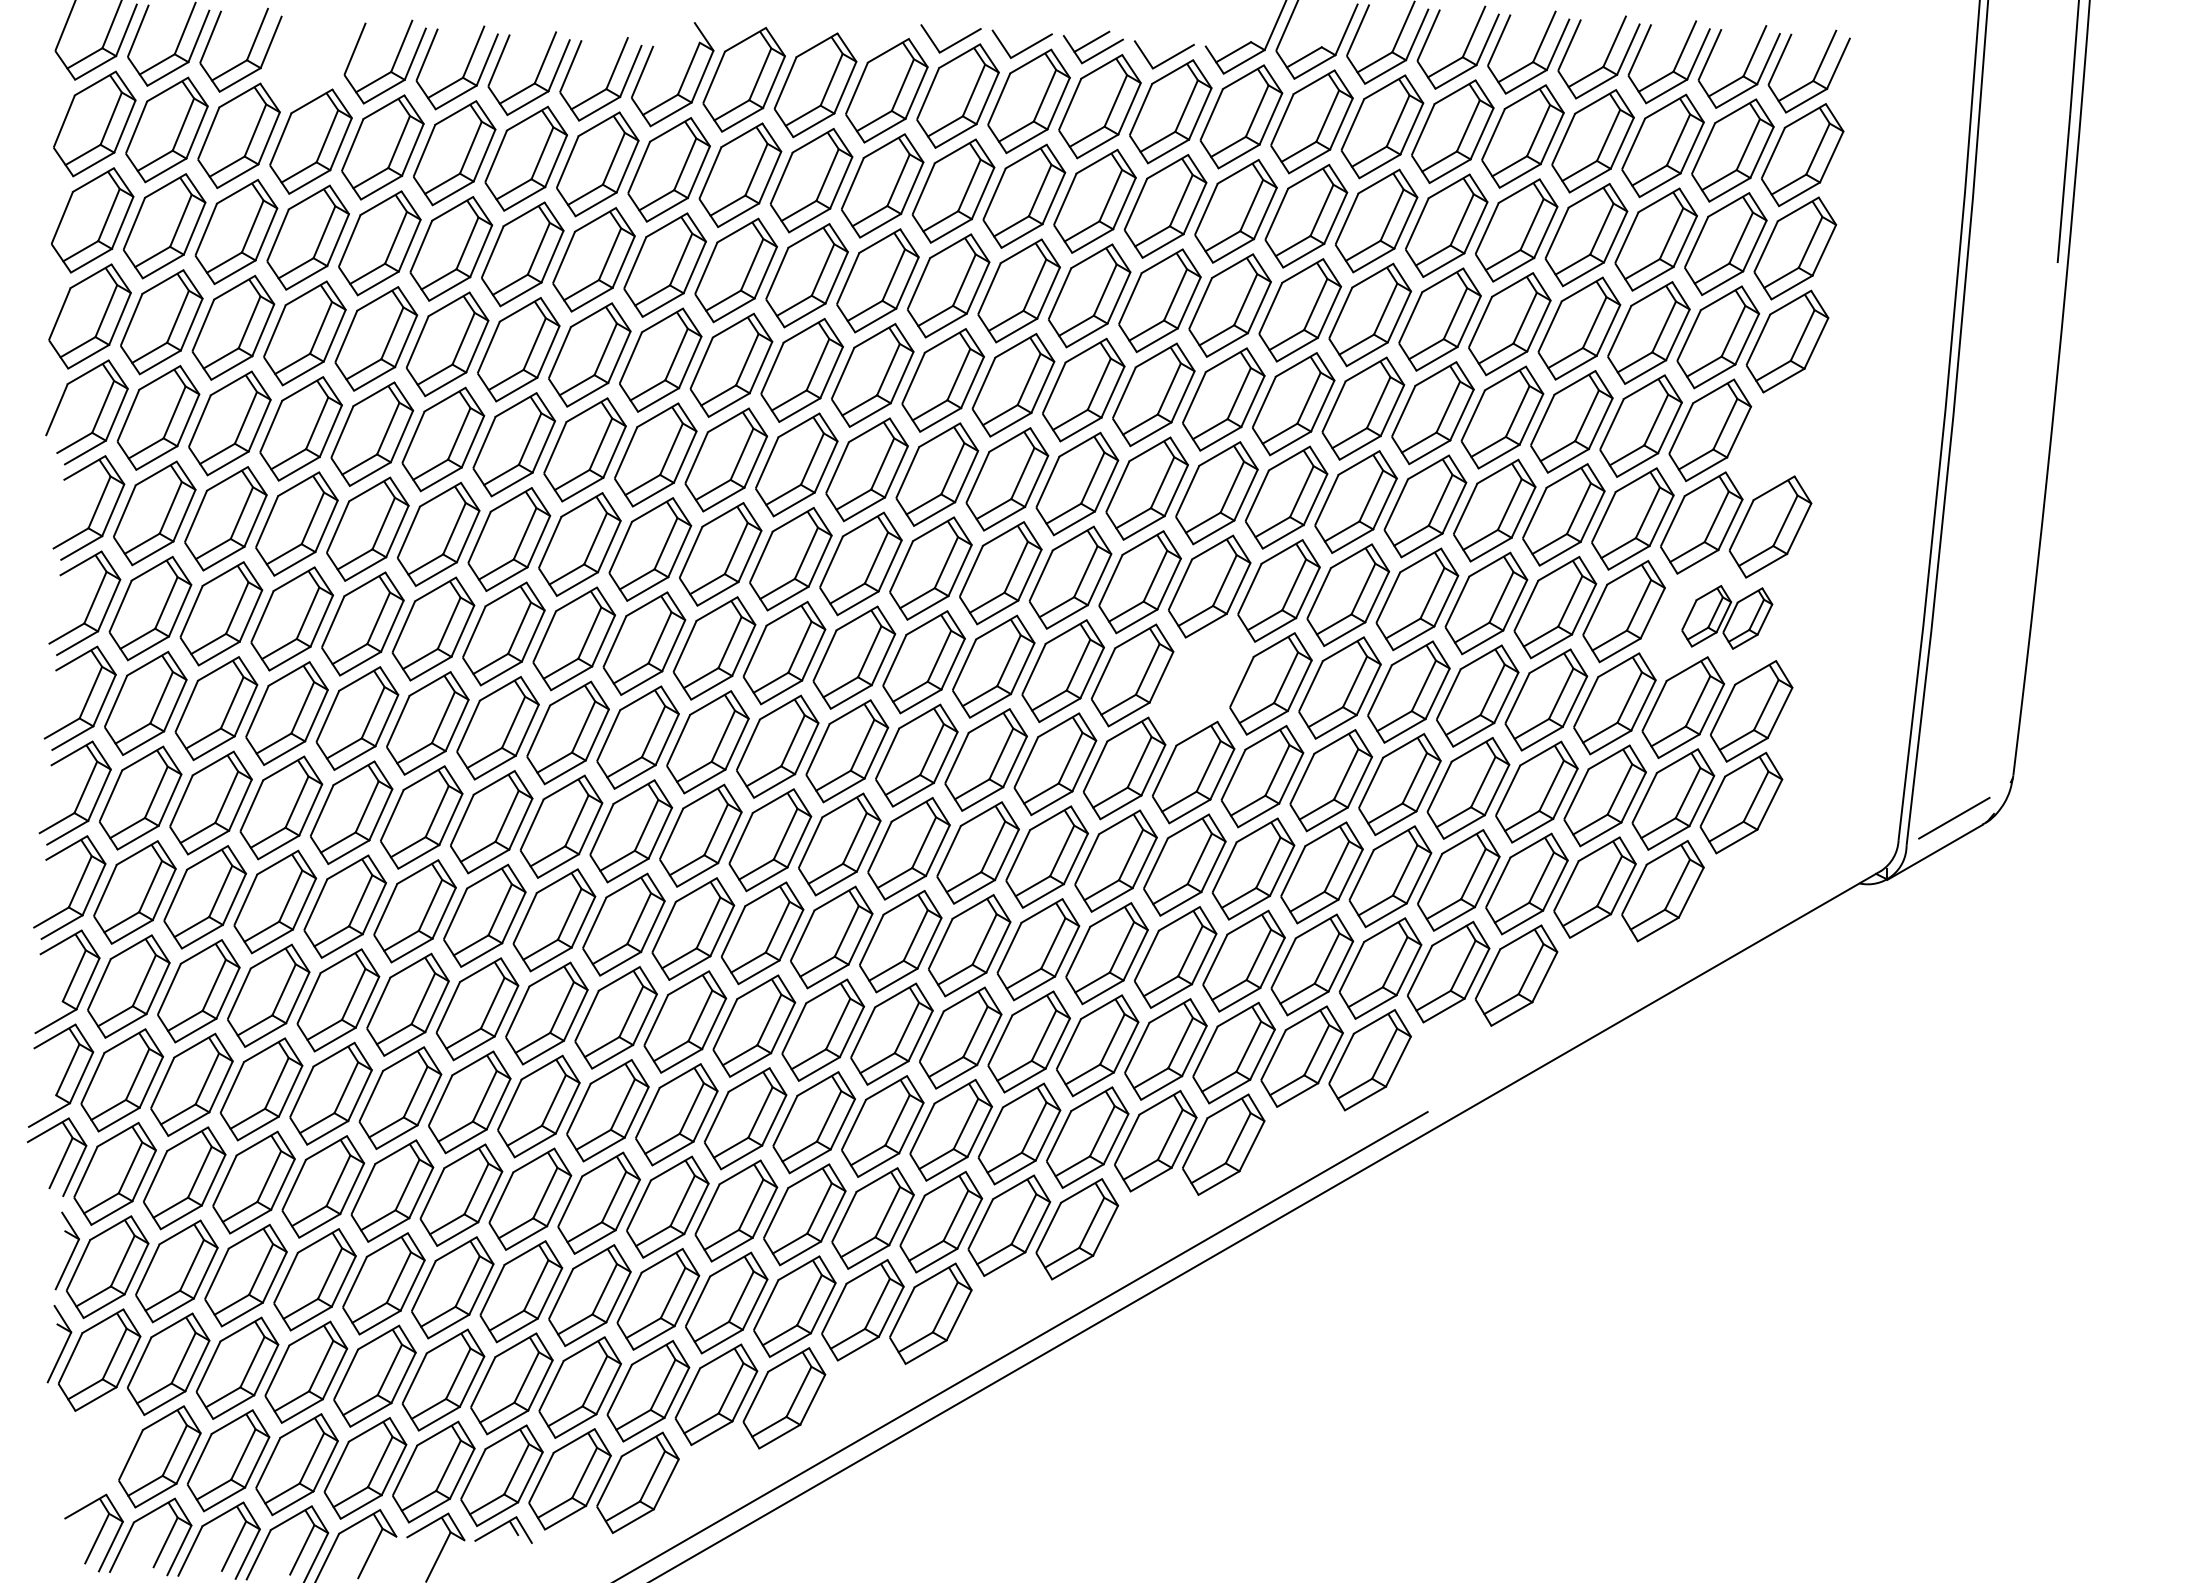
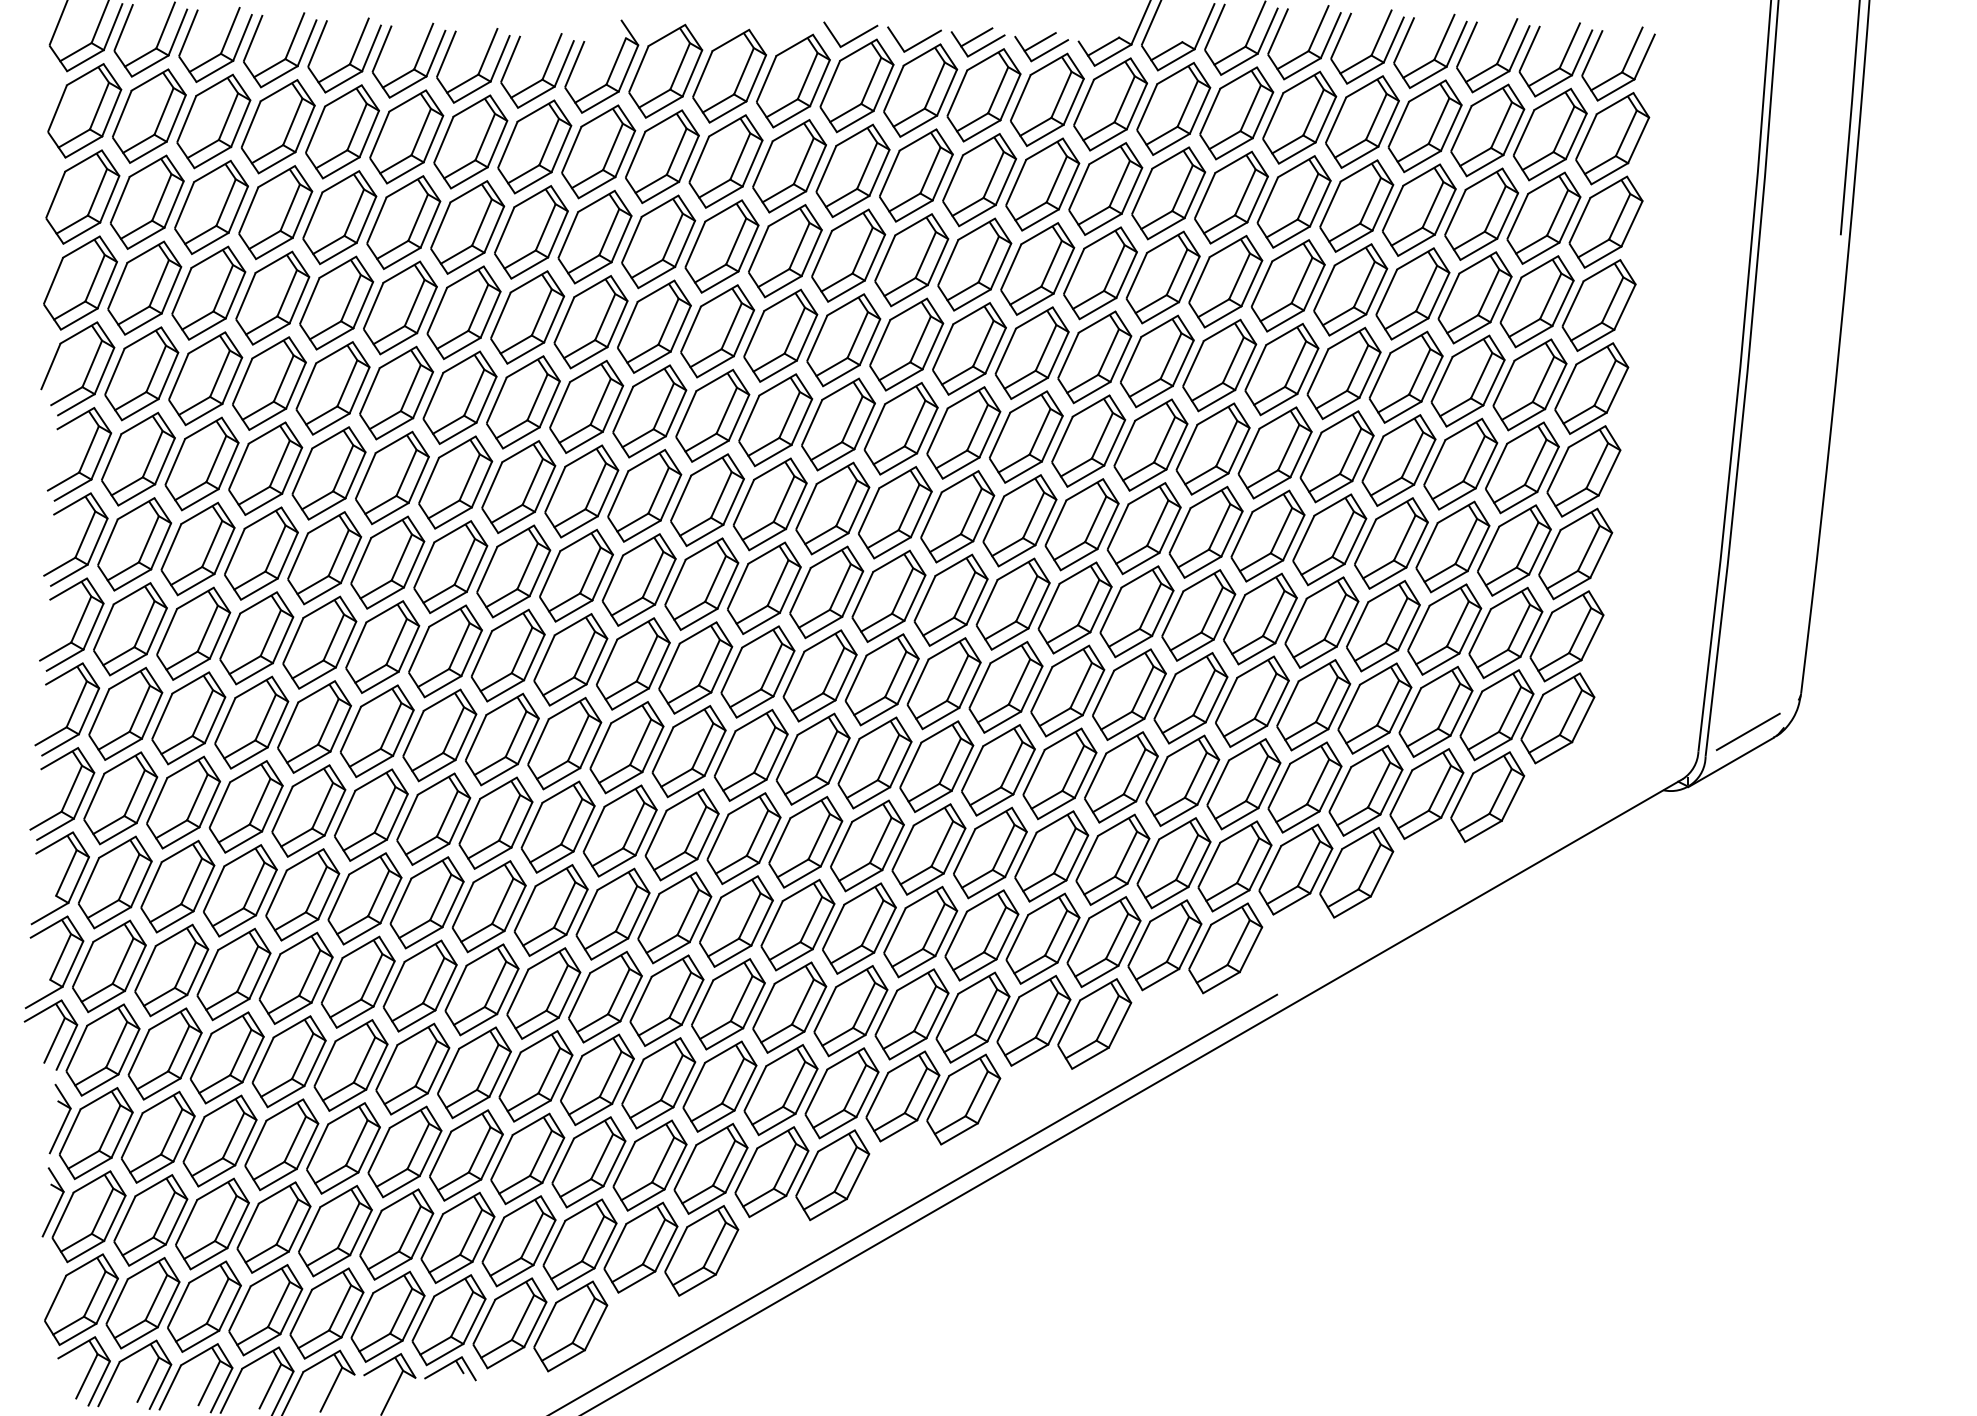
line: (1162, 47) -> (1039, 42), added
part: (320, 59) -> (286, 53), added
part: (1779, 434) -> (1591, 388), added
part: (1727, 617) -> (1545, 552), size x1.67
part: (1201, 679) -> (1074, 607), added
part: (90, 1452) -> (80, 1299), added

